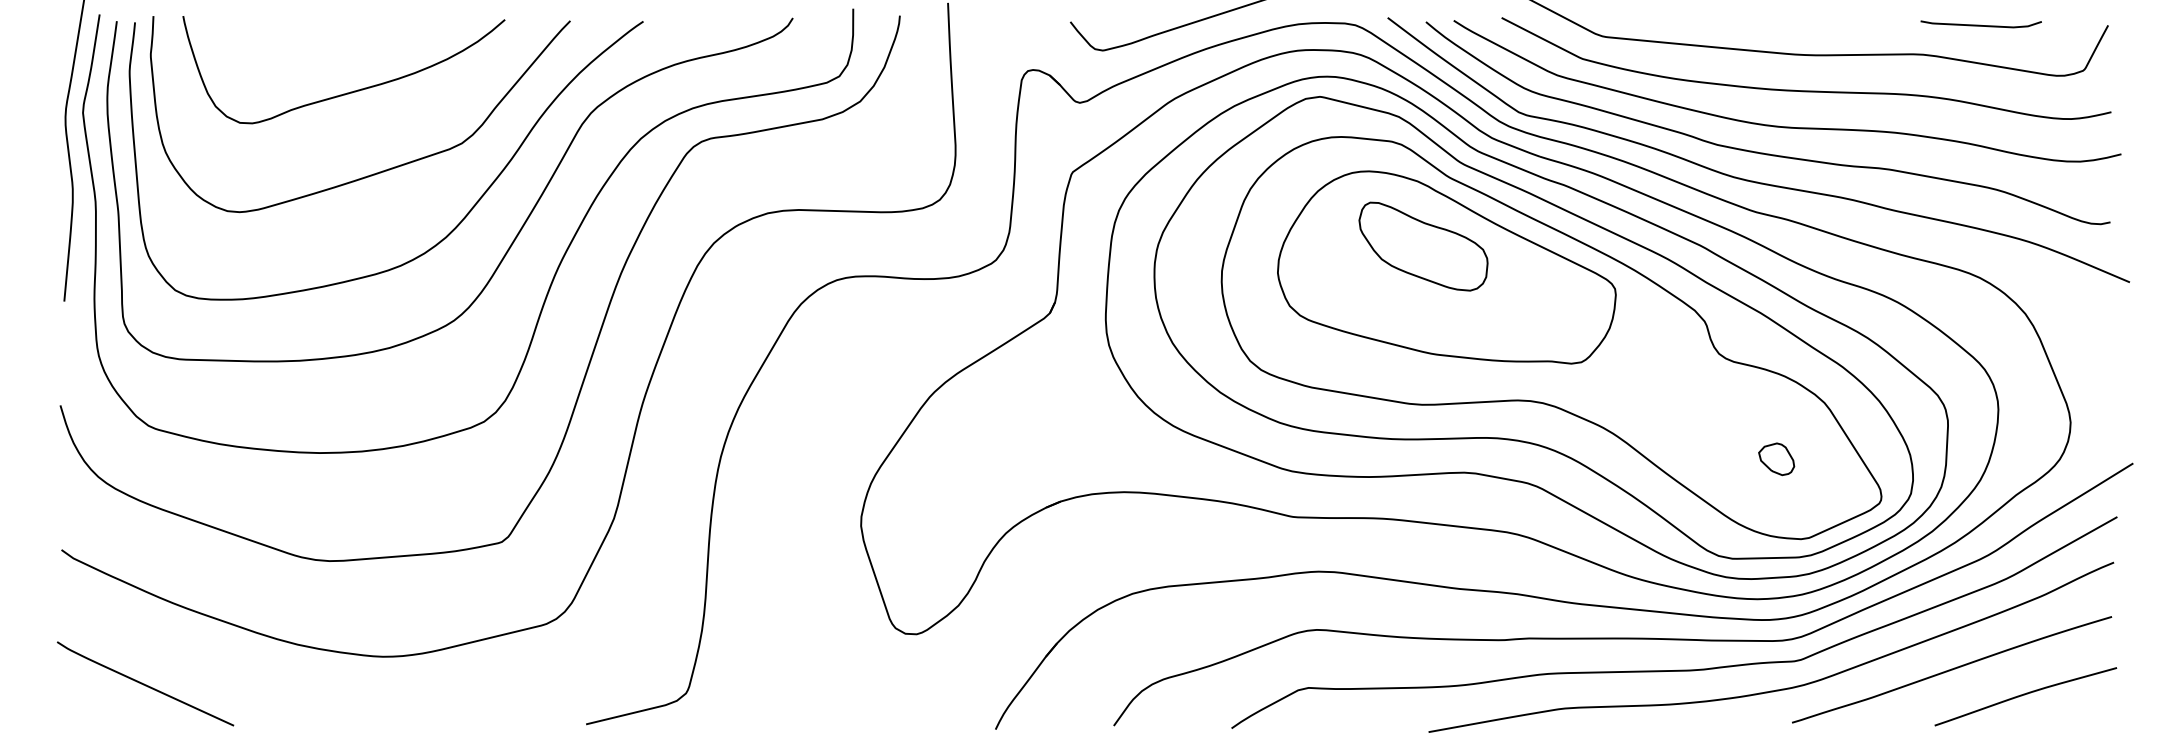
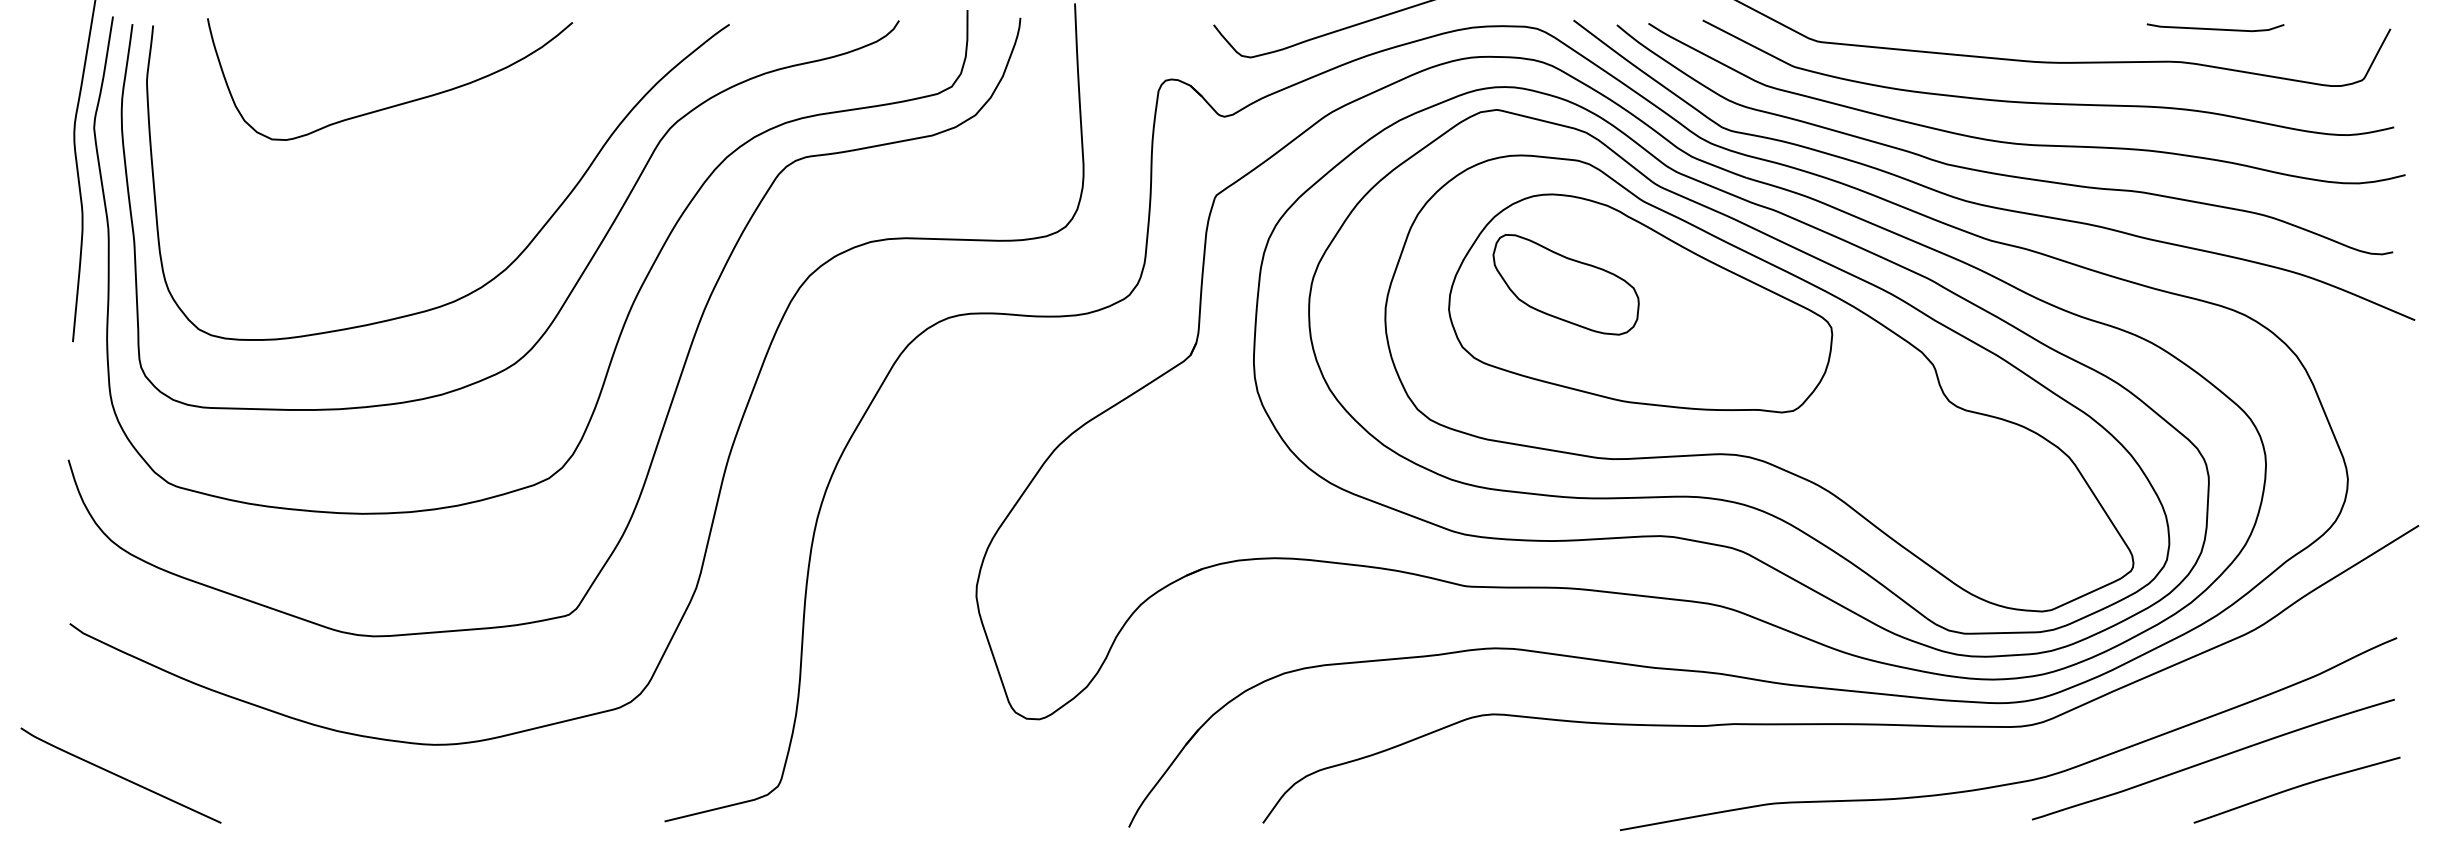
curve: (1981, 25) -> (2215, 28), moved
curve: (380, 171) -> (431, 194), removed
part: (1422, 246) -> (1565, 284), moved
part: (1776, 458) -> (2014, 520), removed
curve: (1675, 669) -> (1899, 759), removed
curve: (145, 683) -> (120, 775), moved

